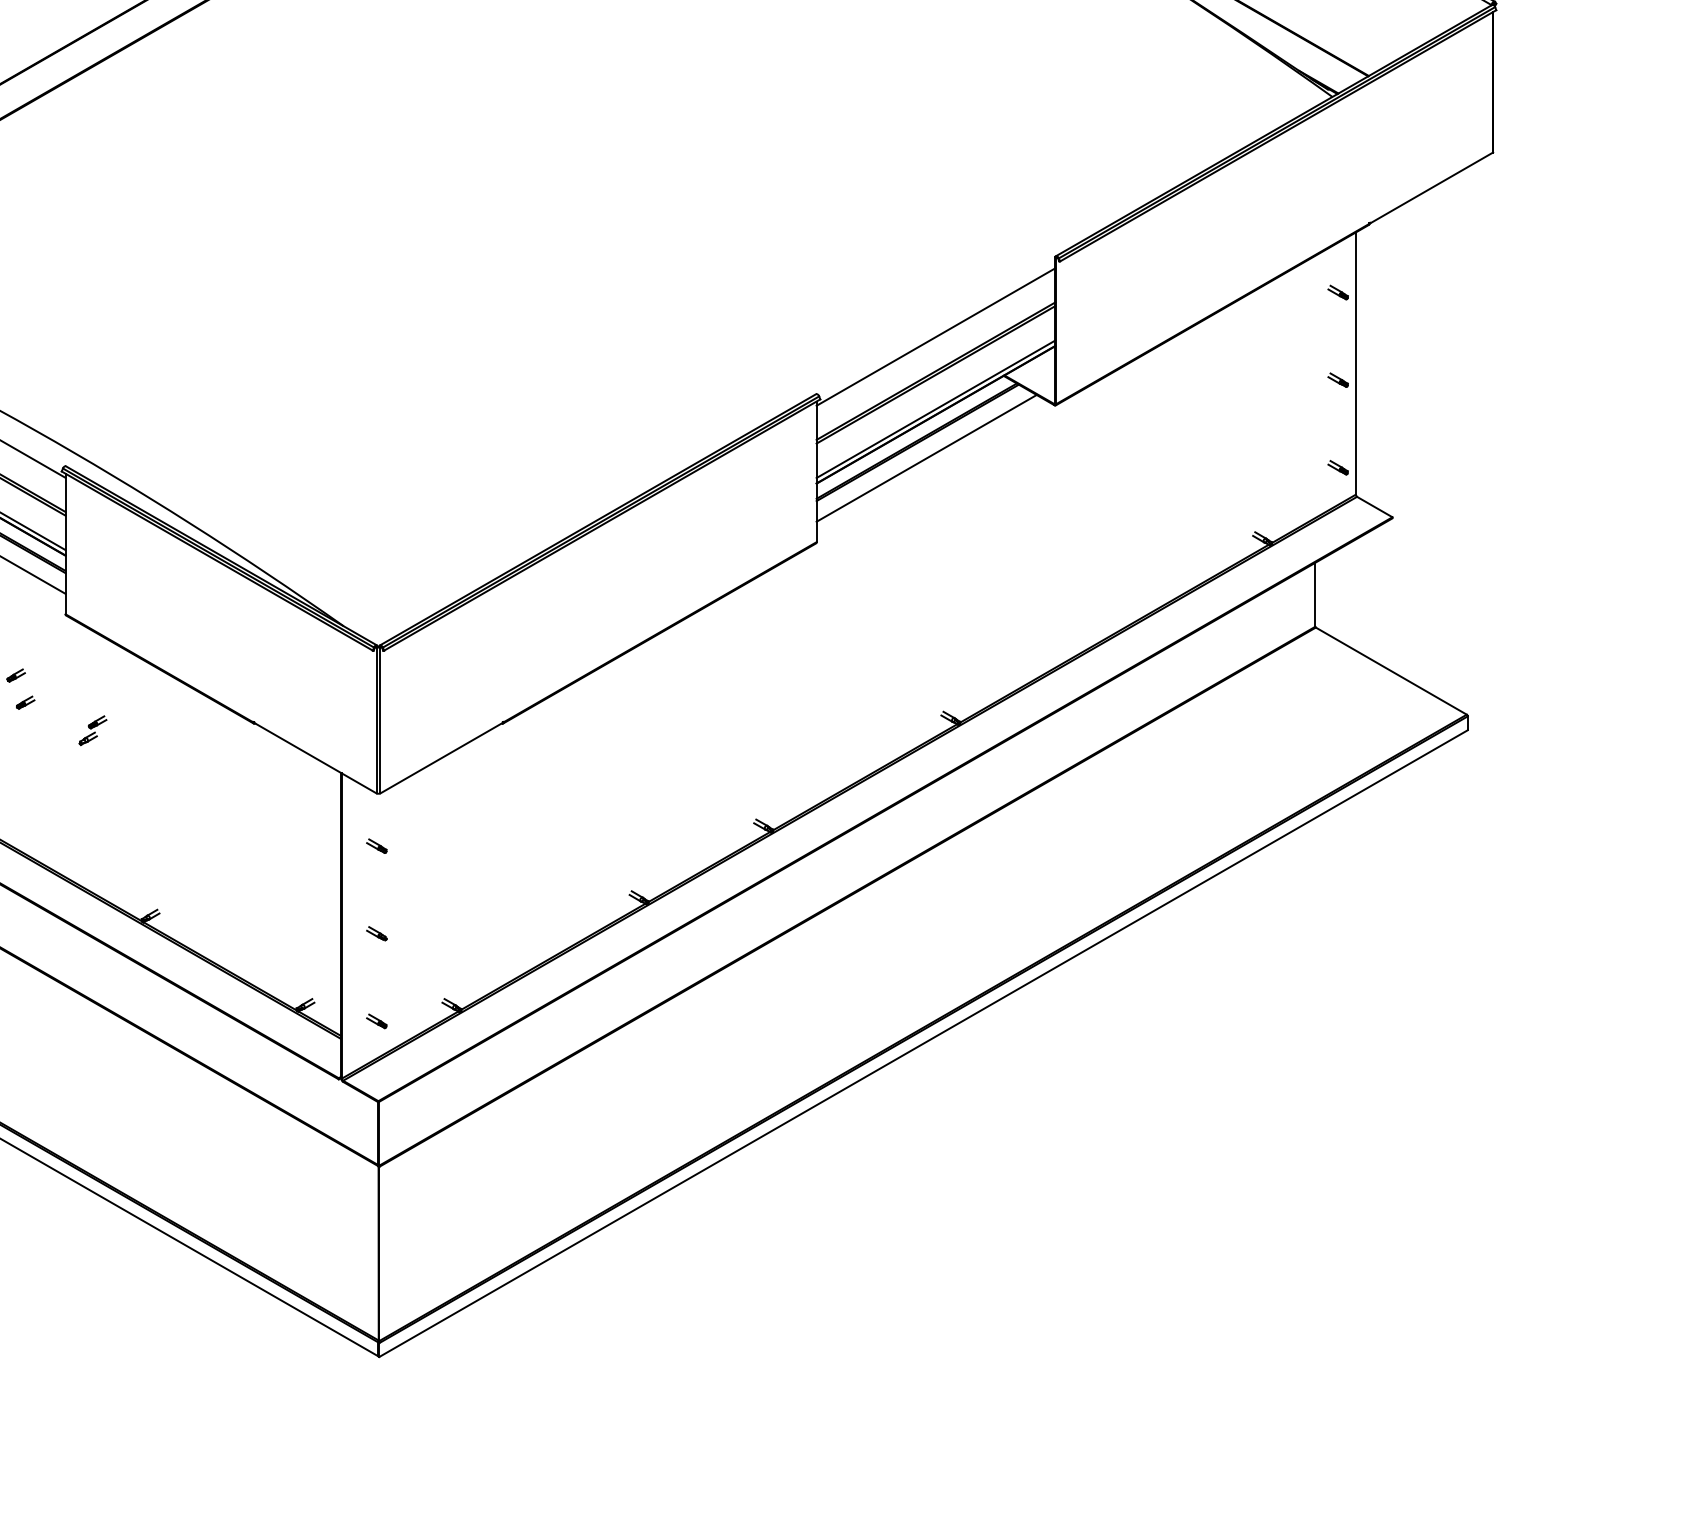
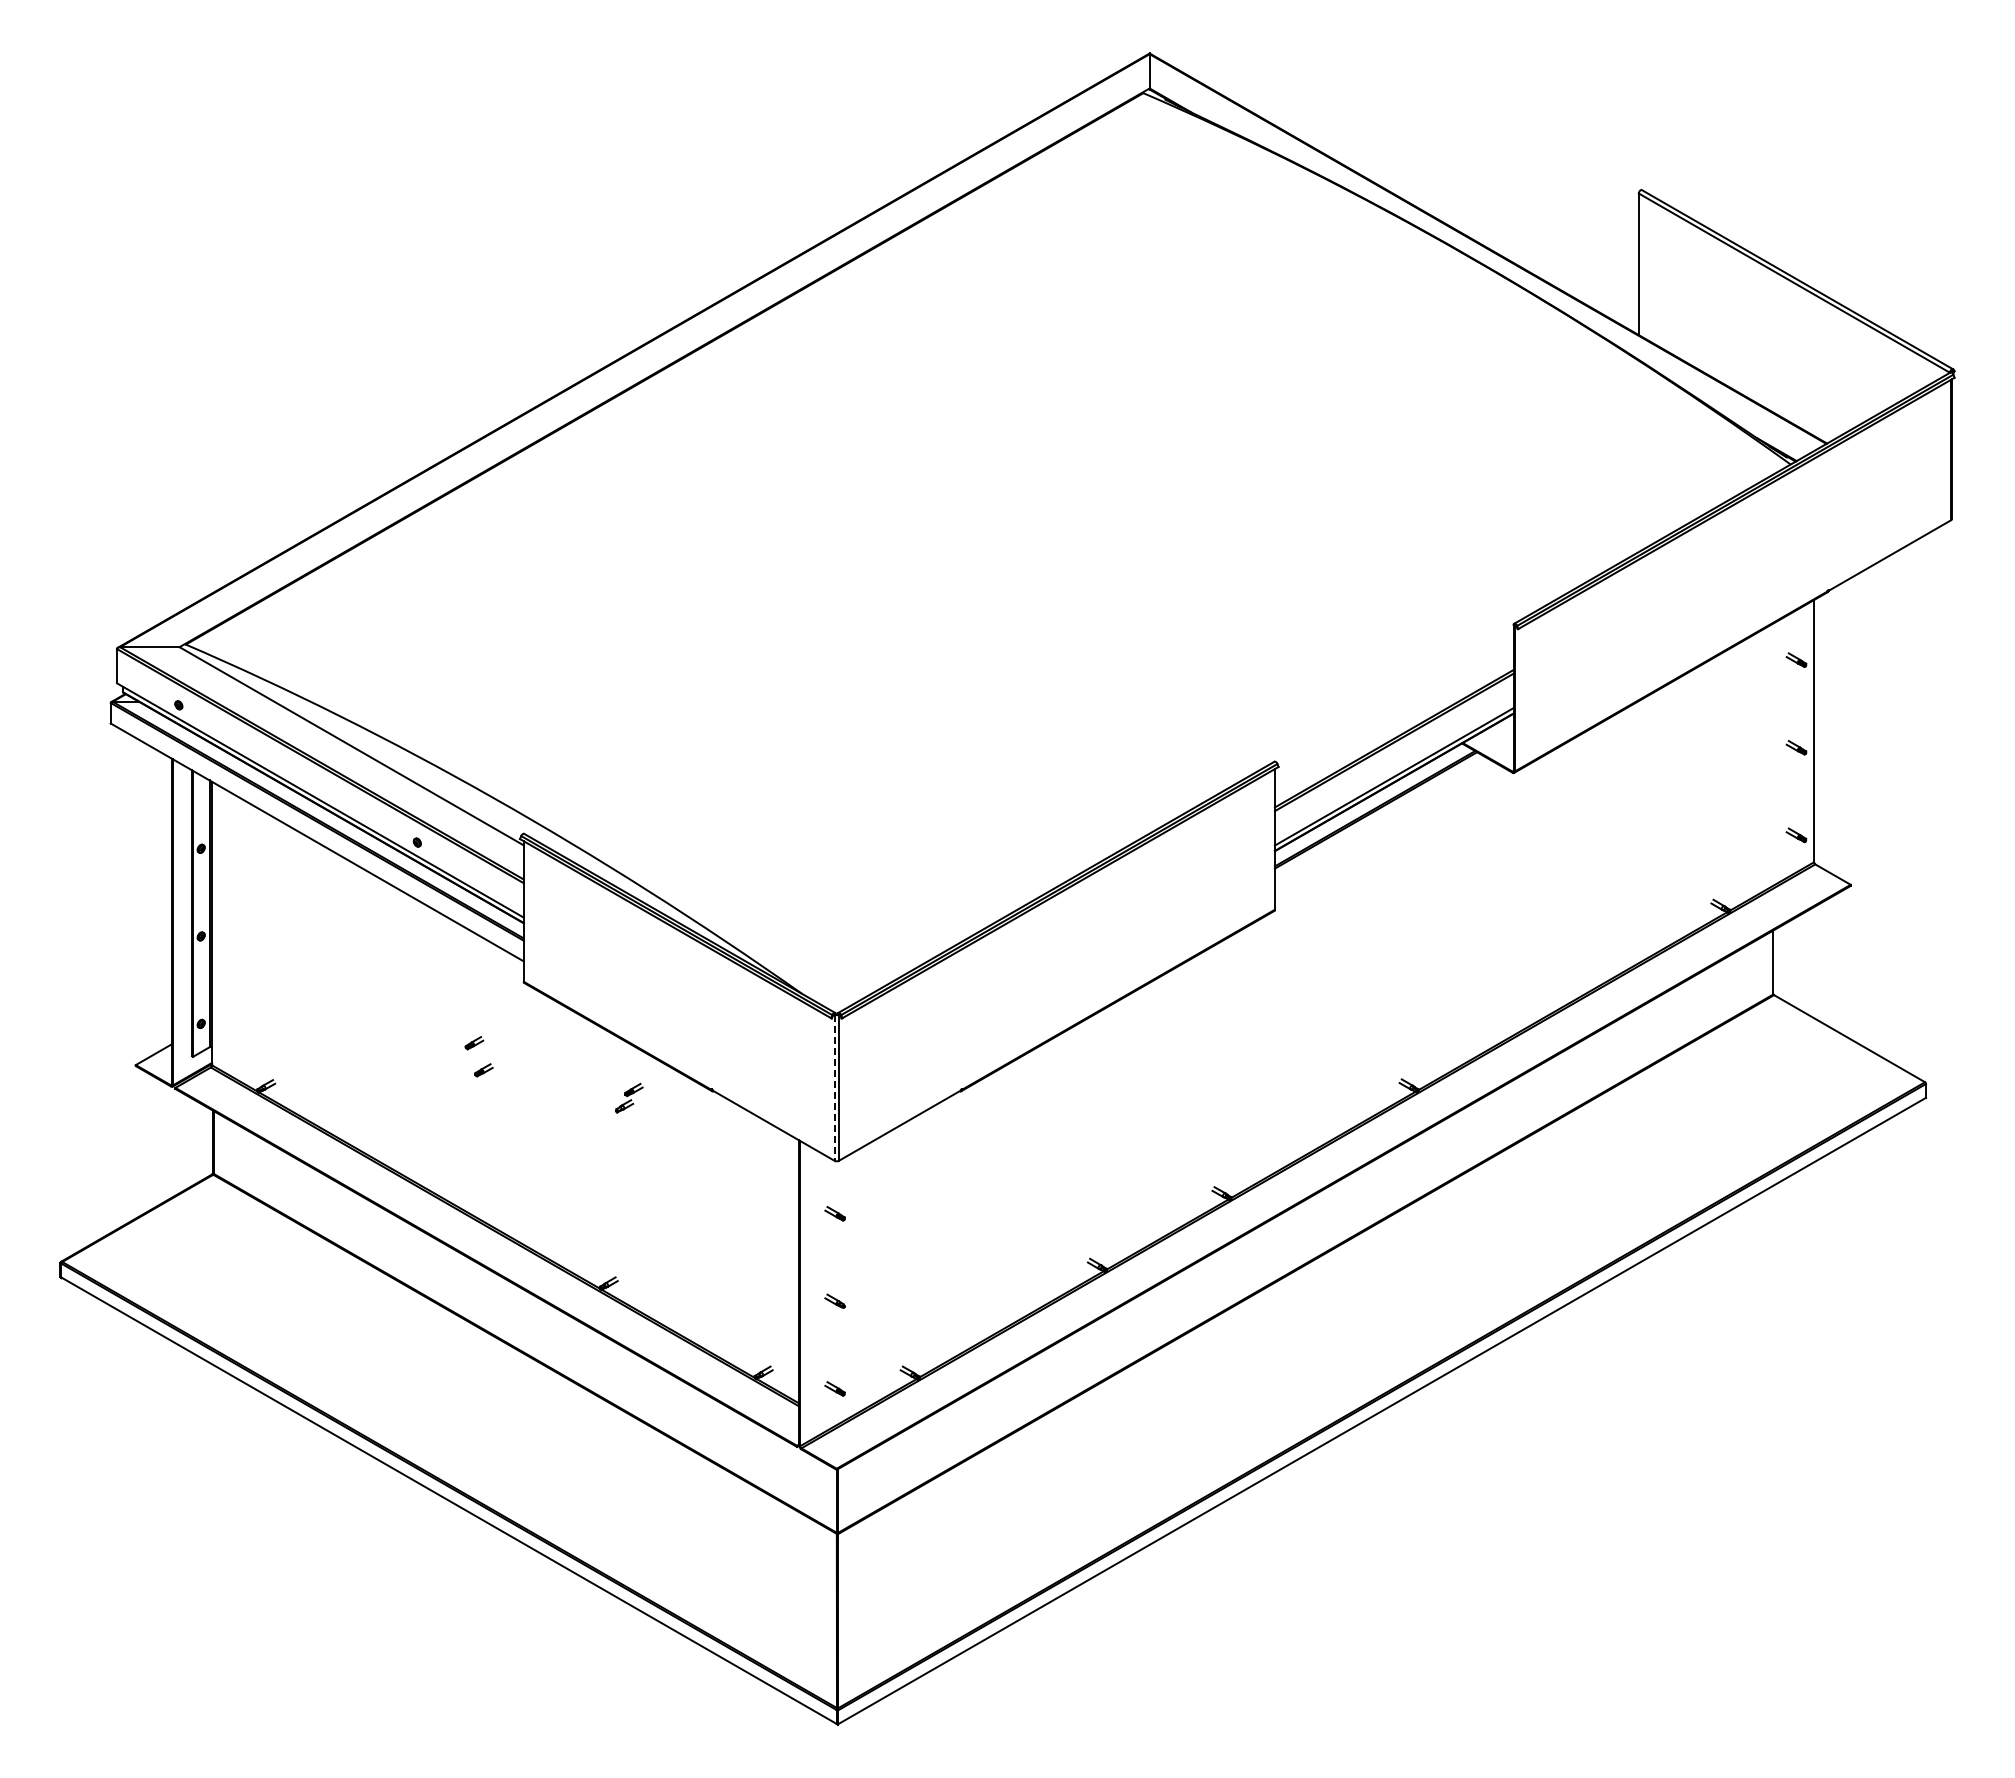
line: (935, 336) -> (1393, 704), removed
line: (926, 457) -> (1384, 825), removed
line: (376, 720) -> (834, 1088), solid -> dashed
part: (93, 729) -> (629, 1097), moved

